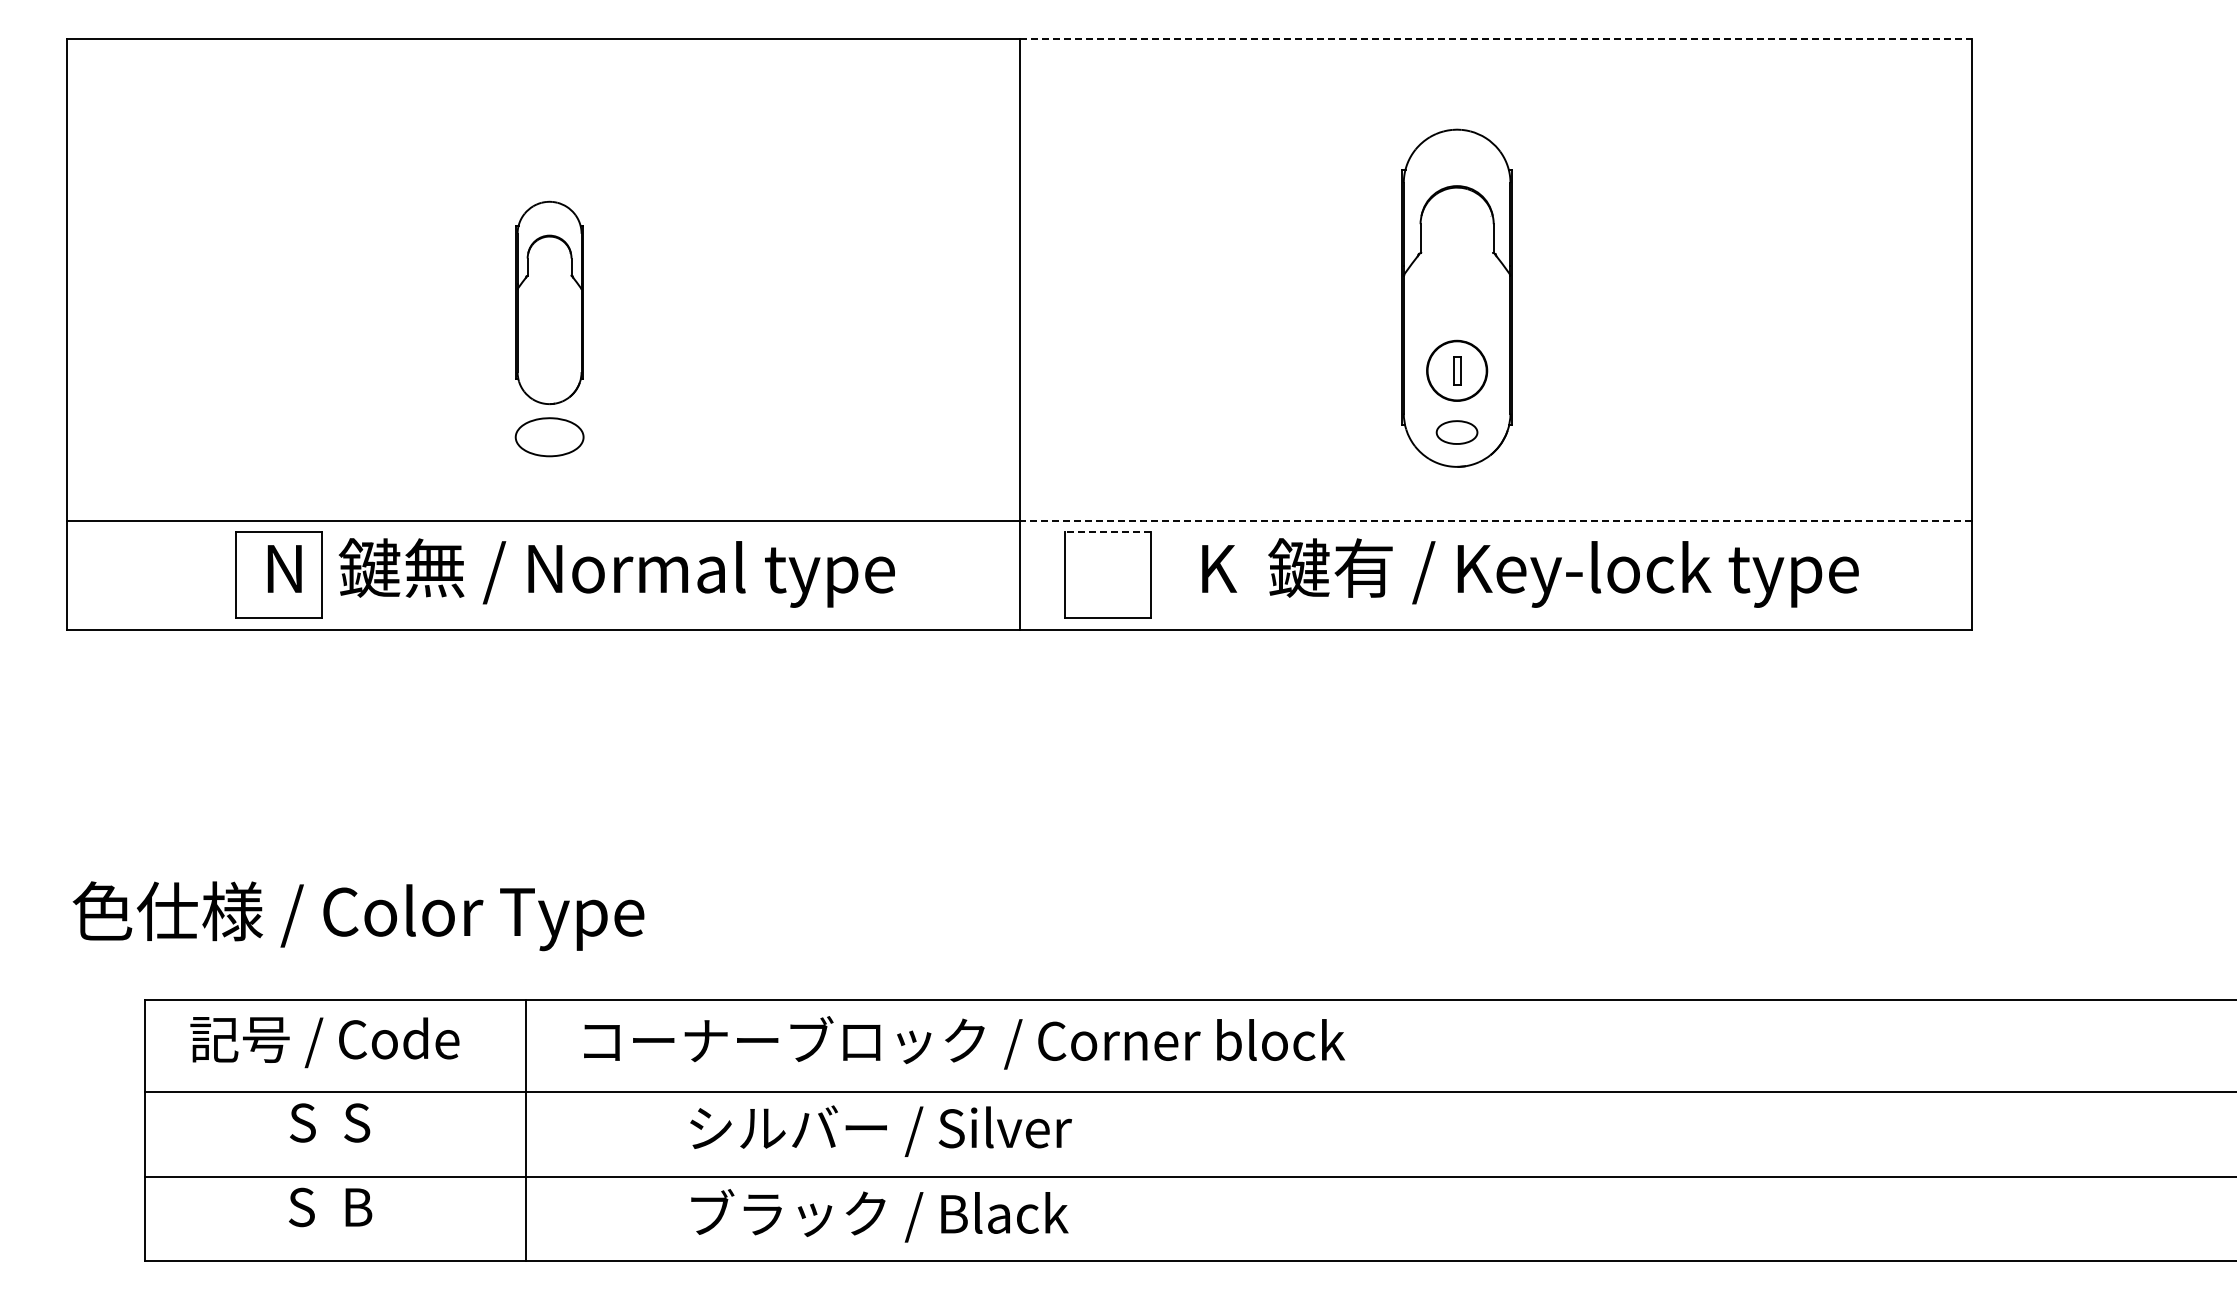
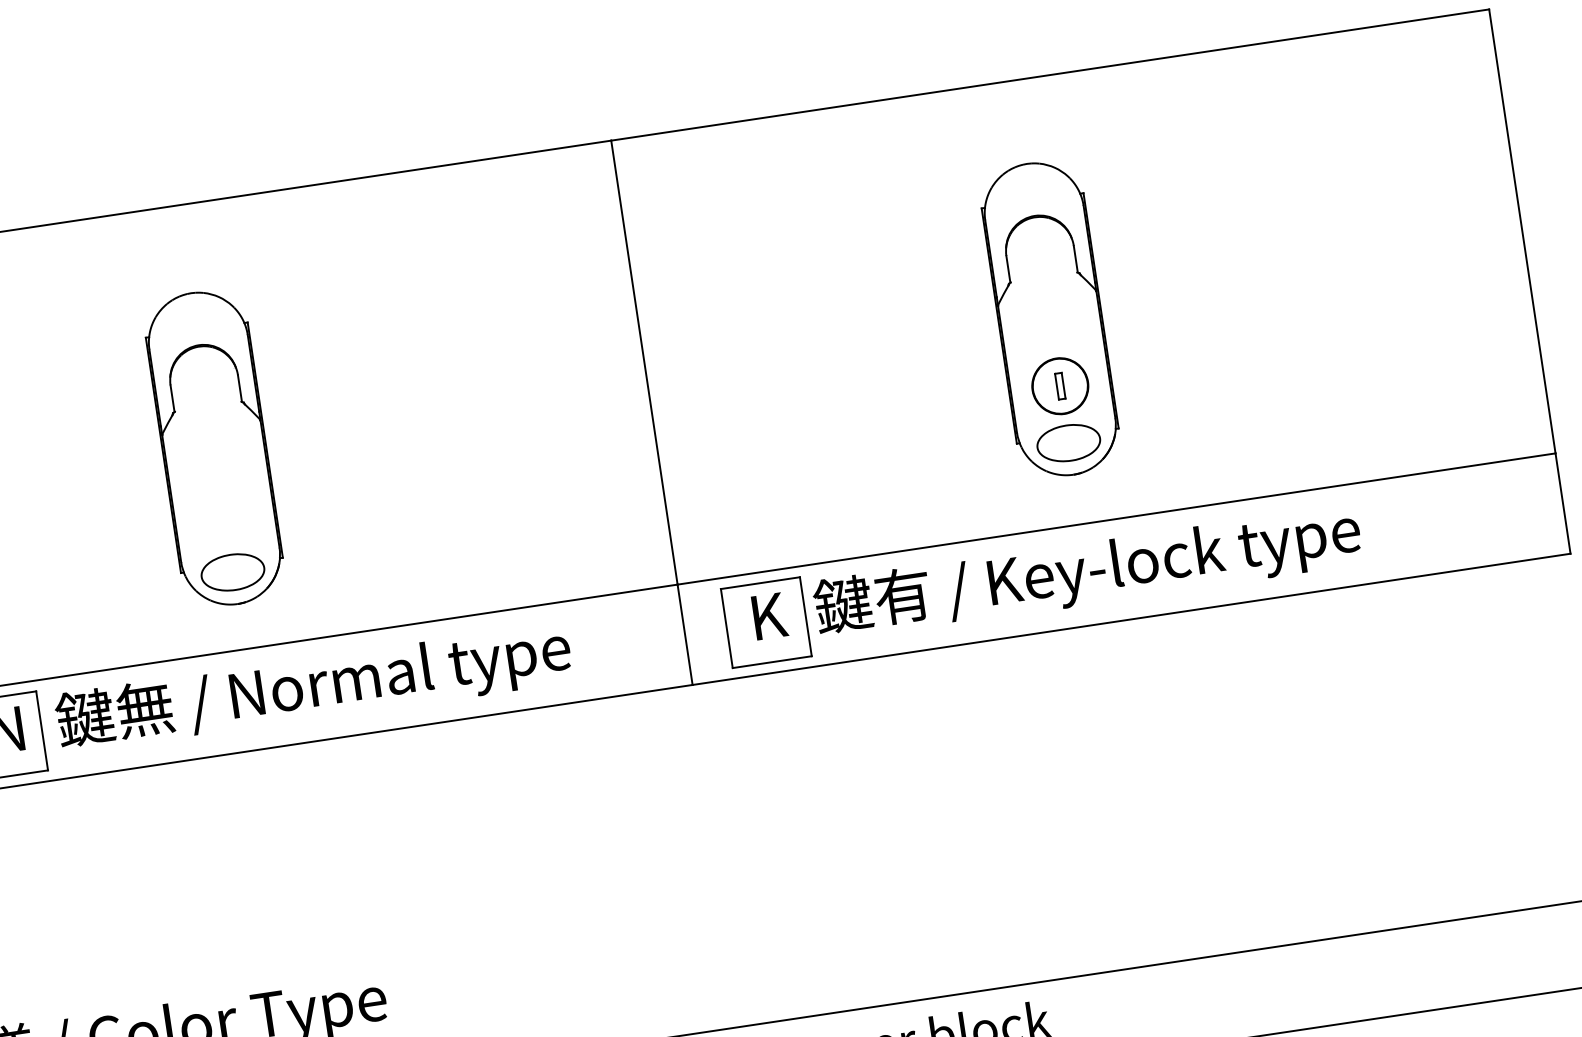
line: (1496, 39) -> (1050, 75), dashed -> solid
part: (549, 302) -> (214, 448), size x1.67
part: (1456, 432) -> (1068, 443), size x1.67
line: (1495, 520) -> (1116, 518), dashed -> solid
line: (1107, 532) -> (760, 583), dashed -> solid
text: (1530, 572) -> (1057, 576), moved

